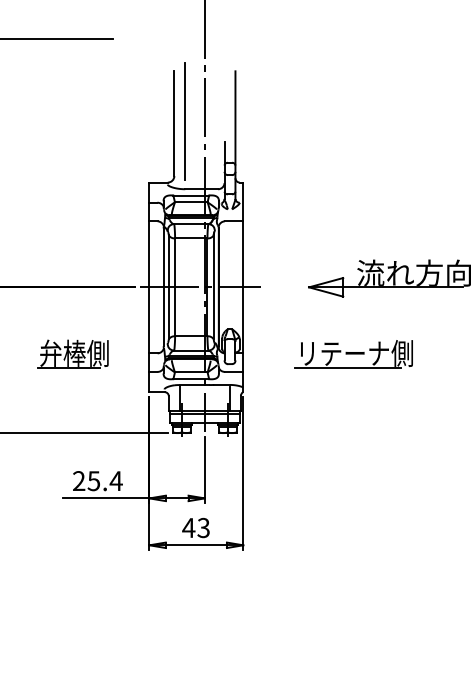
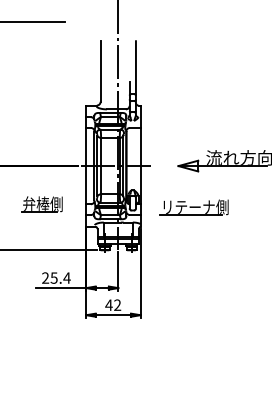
line: (184, 120) -> (106, 69), removed
part: (352, 353) -> (193, 207), moved
text: (203, 528) -> (117, 305), 43 -> 42

